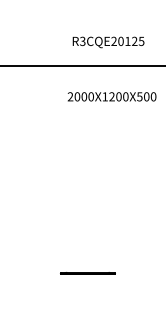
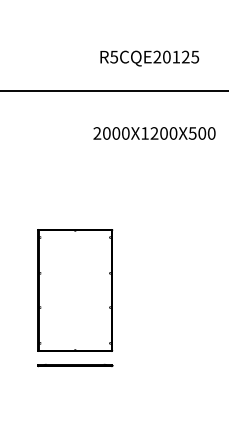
text: (82, 40) -> (113, 56), R3CQE20125 -> R5CQE20125
part: (54, 210) -> (75, 290), added
line: (88, 273) -> (75, 365), moved

